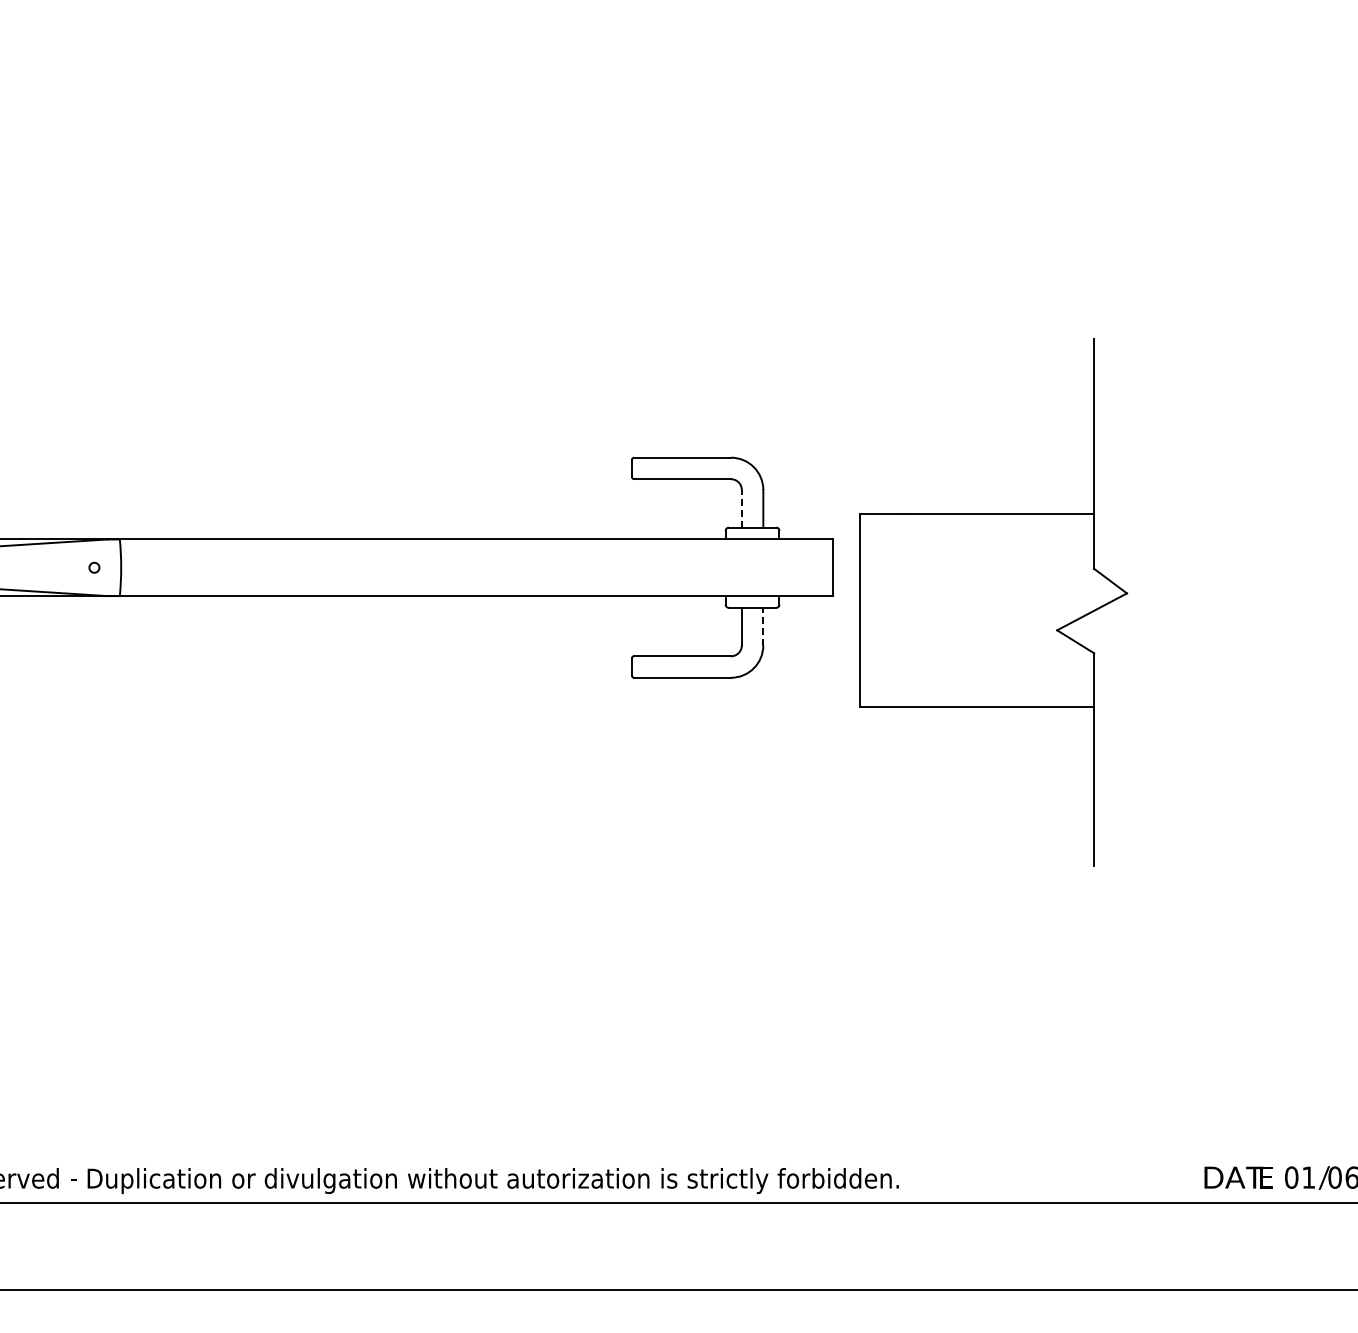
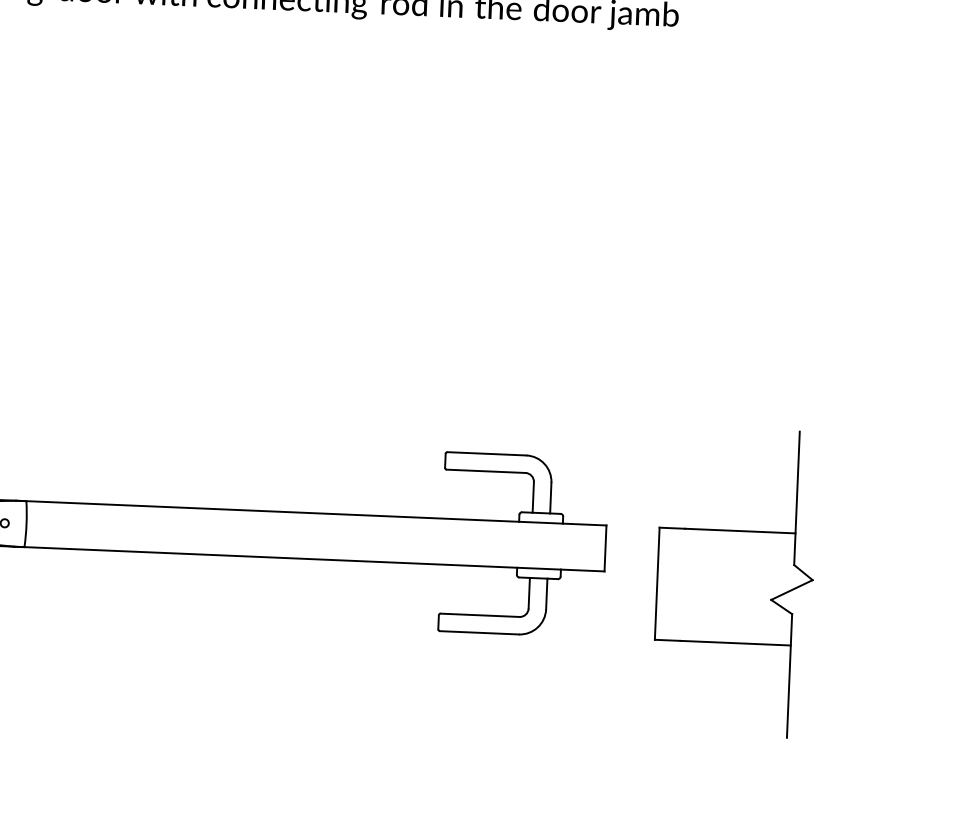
line: (741, 508) -> (533, 497), dashed -> solid
part: (993, 602) -> (734, 582), size x0.71
line: (763, 626) -> (546, 593), dashed -> solid

